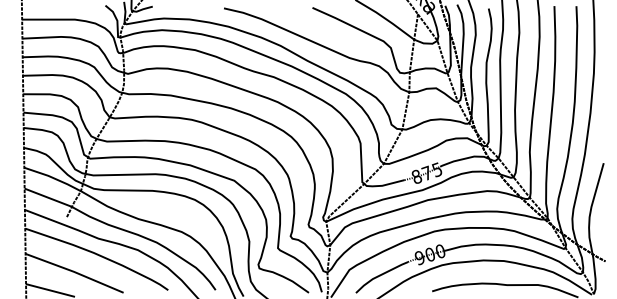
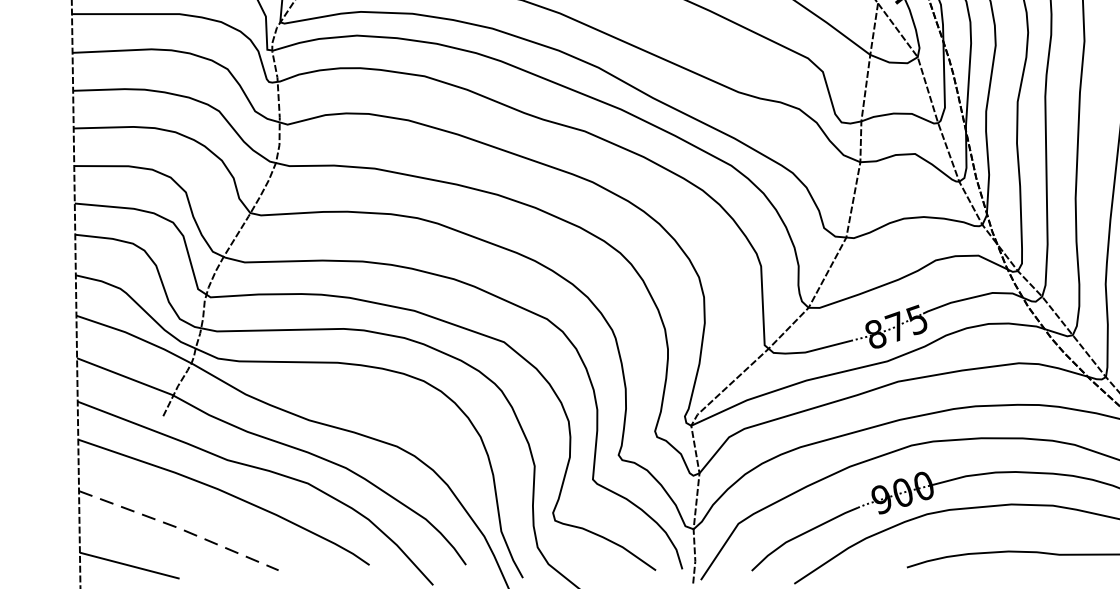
line: (75, 272) -> (180, 529), solid -> dashed

